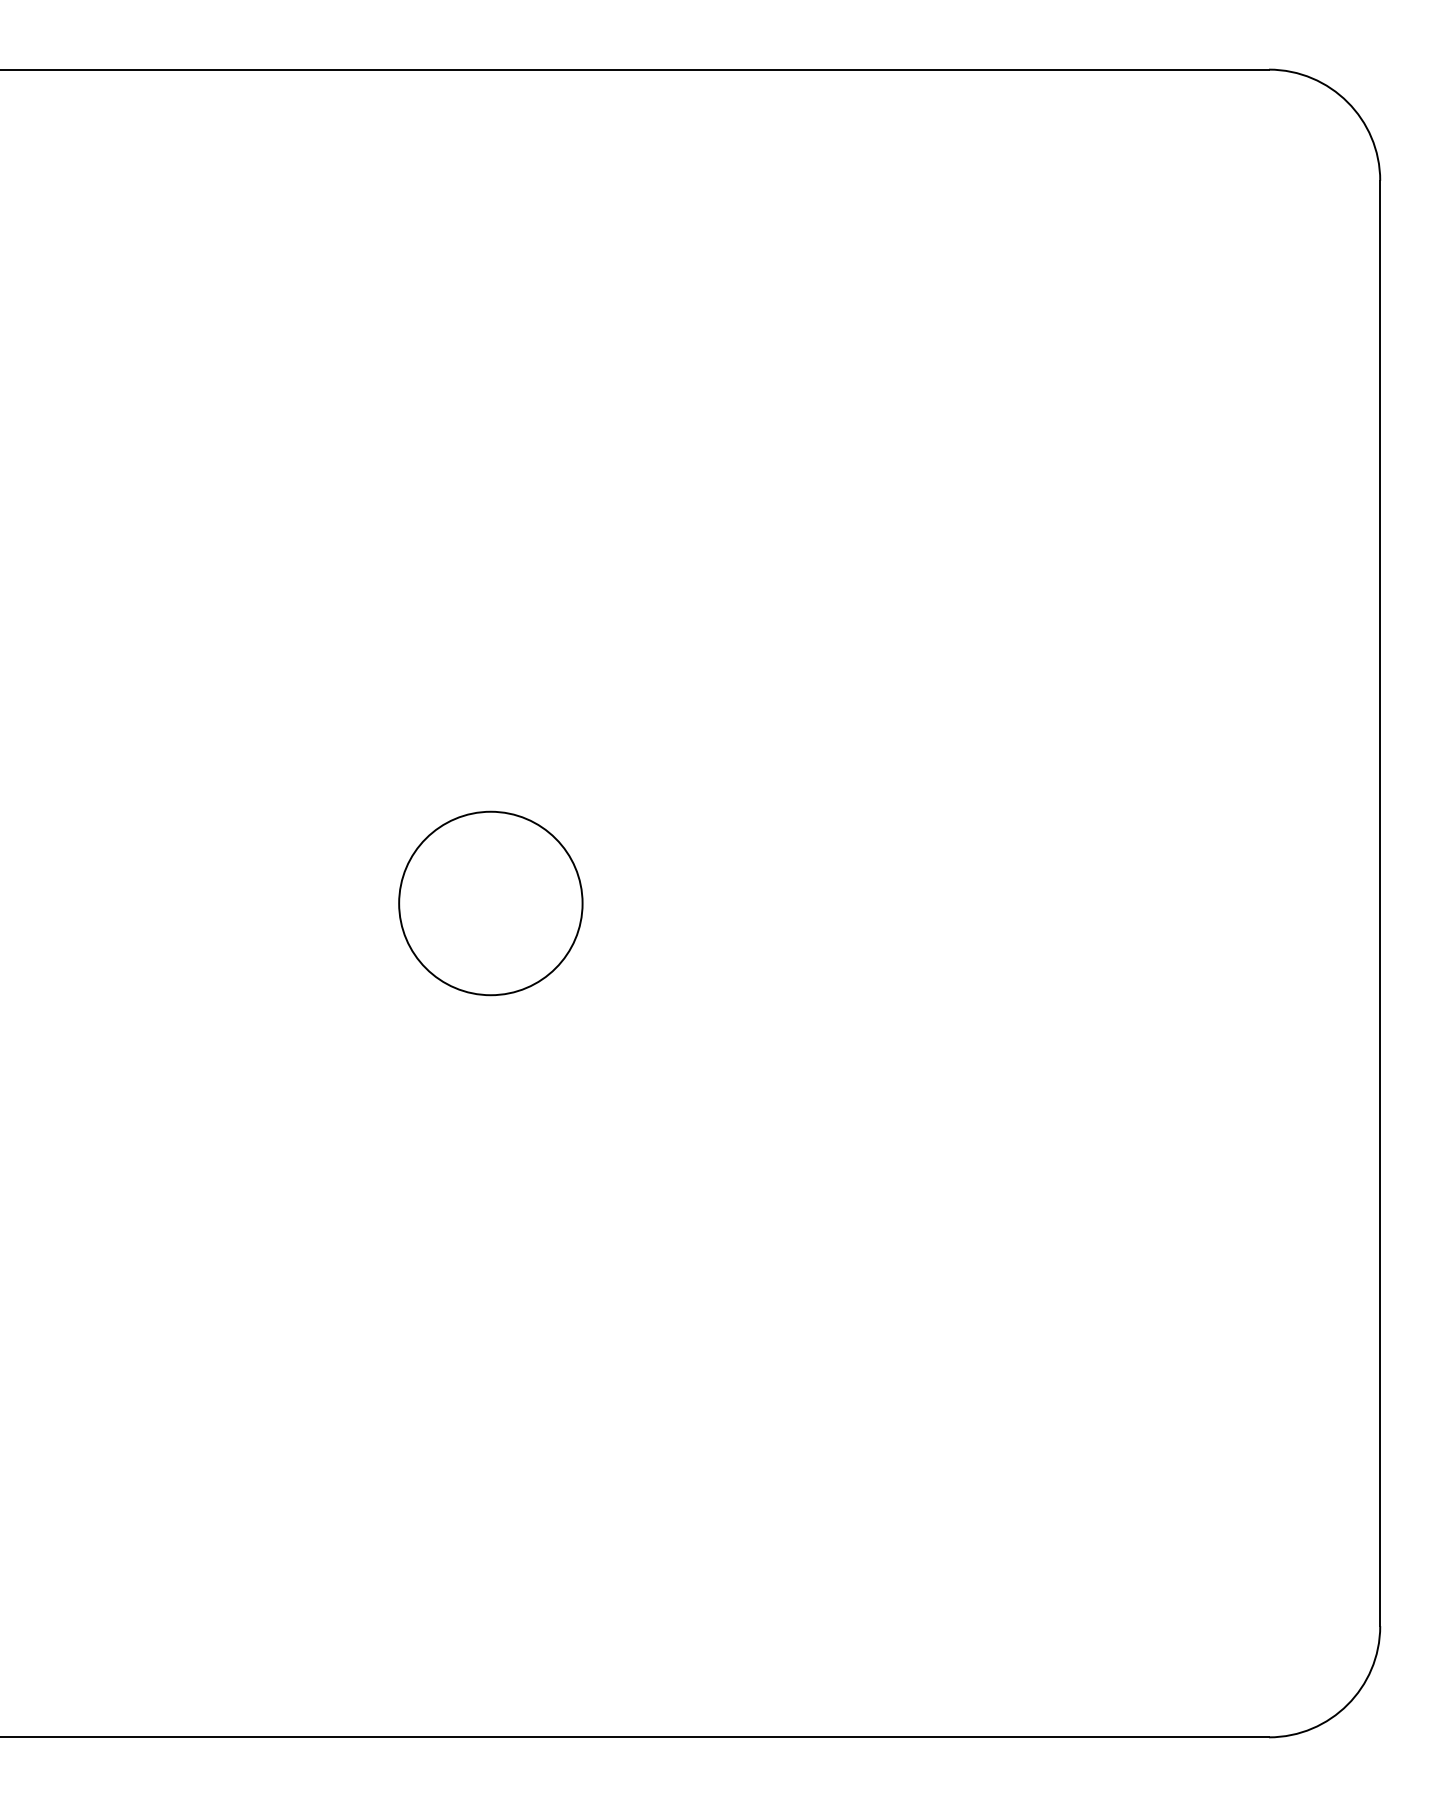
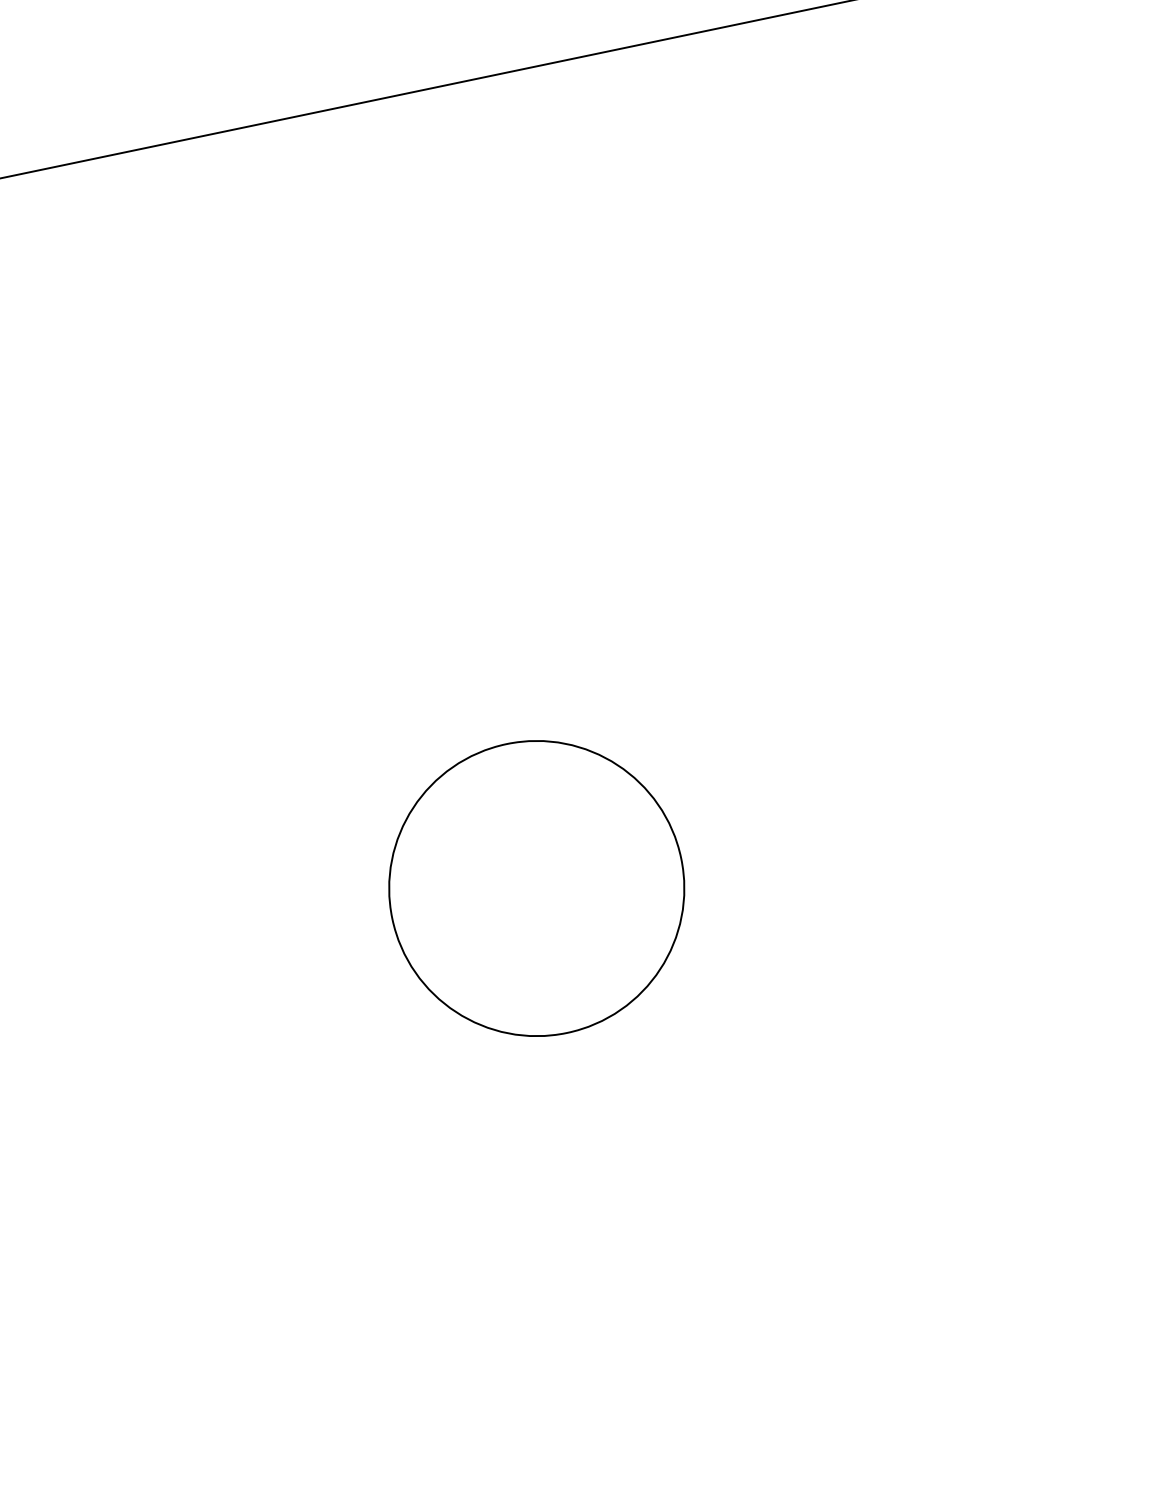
circle: (490, 903) -> (536, 888), size x1.67

